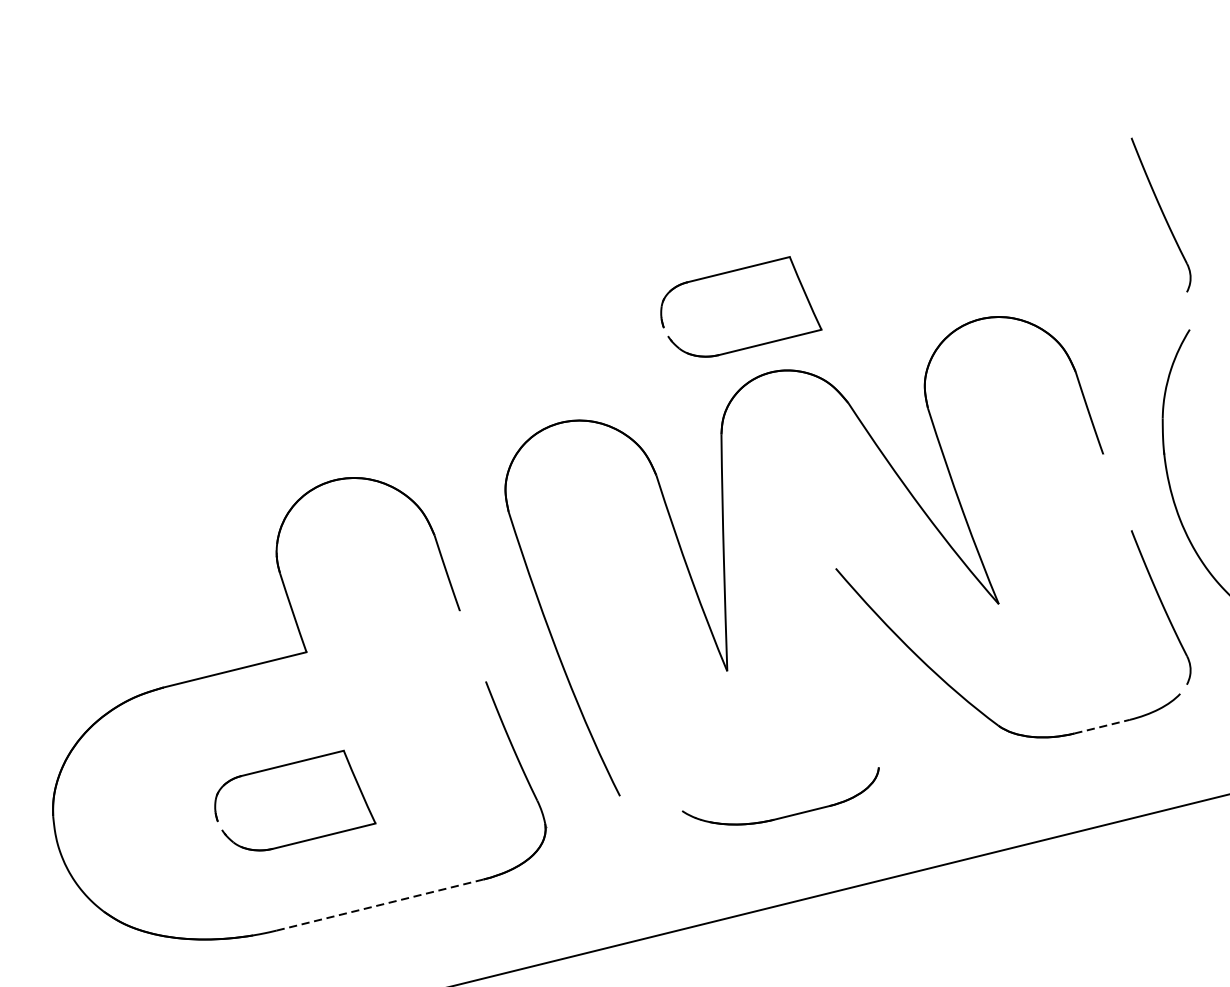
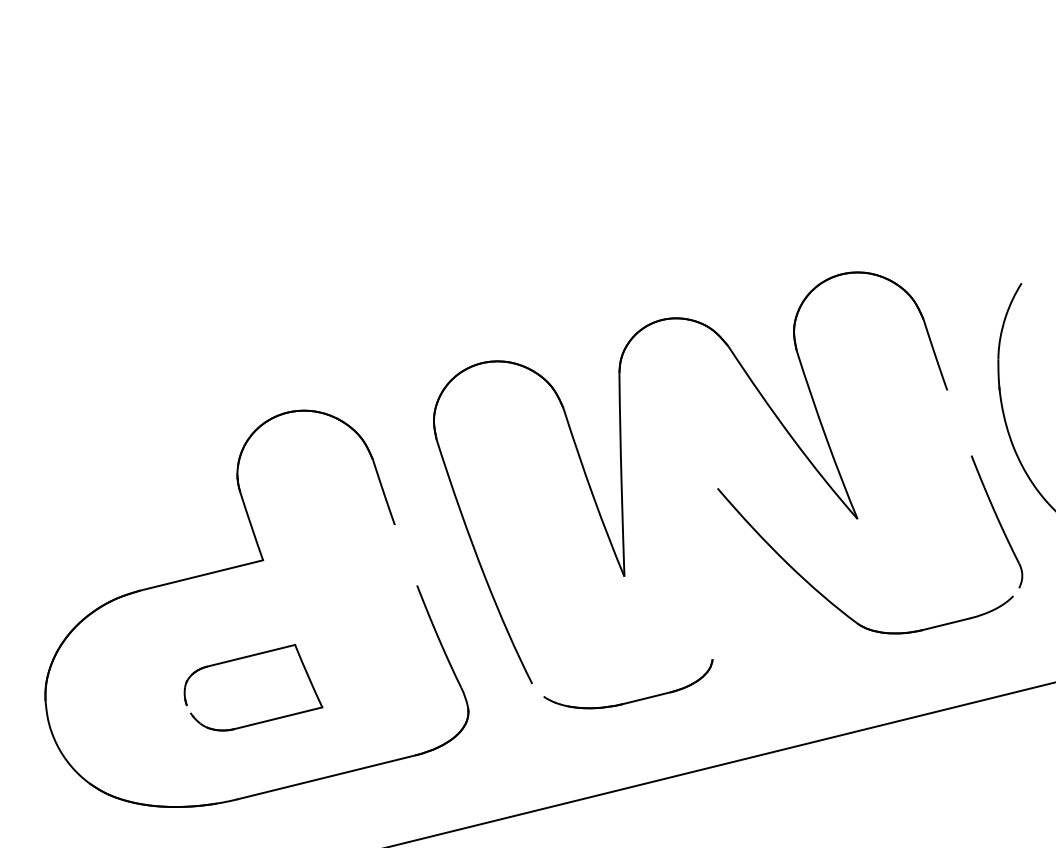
part: (1160, 214) -> (996, 184), removed
part: (732, 272) -> (628, 234), removed
line: (1102, 726) -> (946, 624), dashed -> solid
part: (785, 815) -> (632, 700), moved
line: (380, 905) -> (326, 777), dashed -> solid

